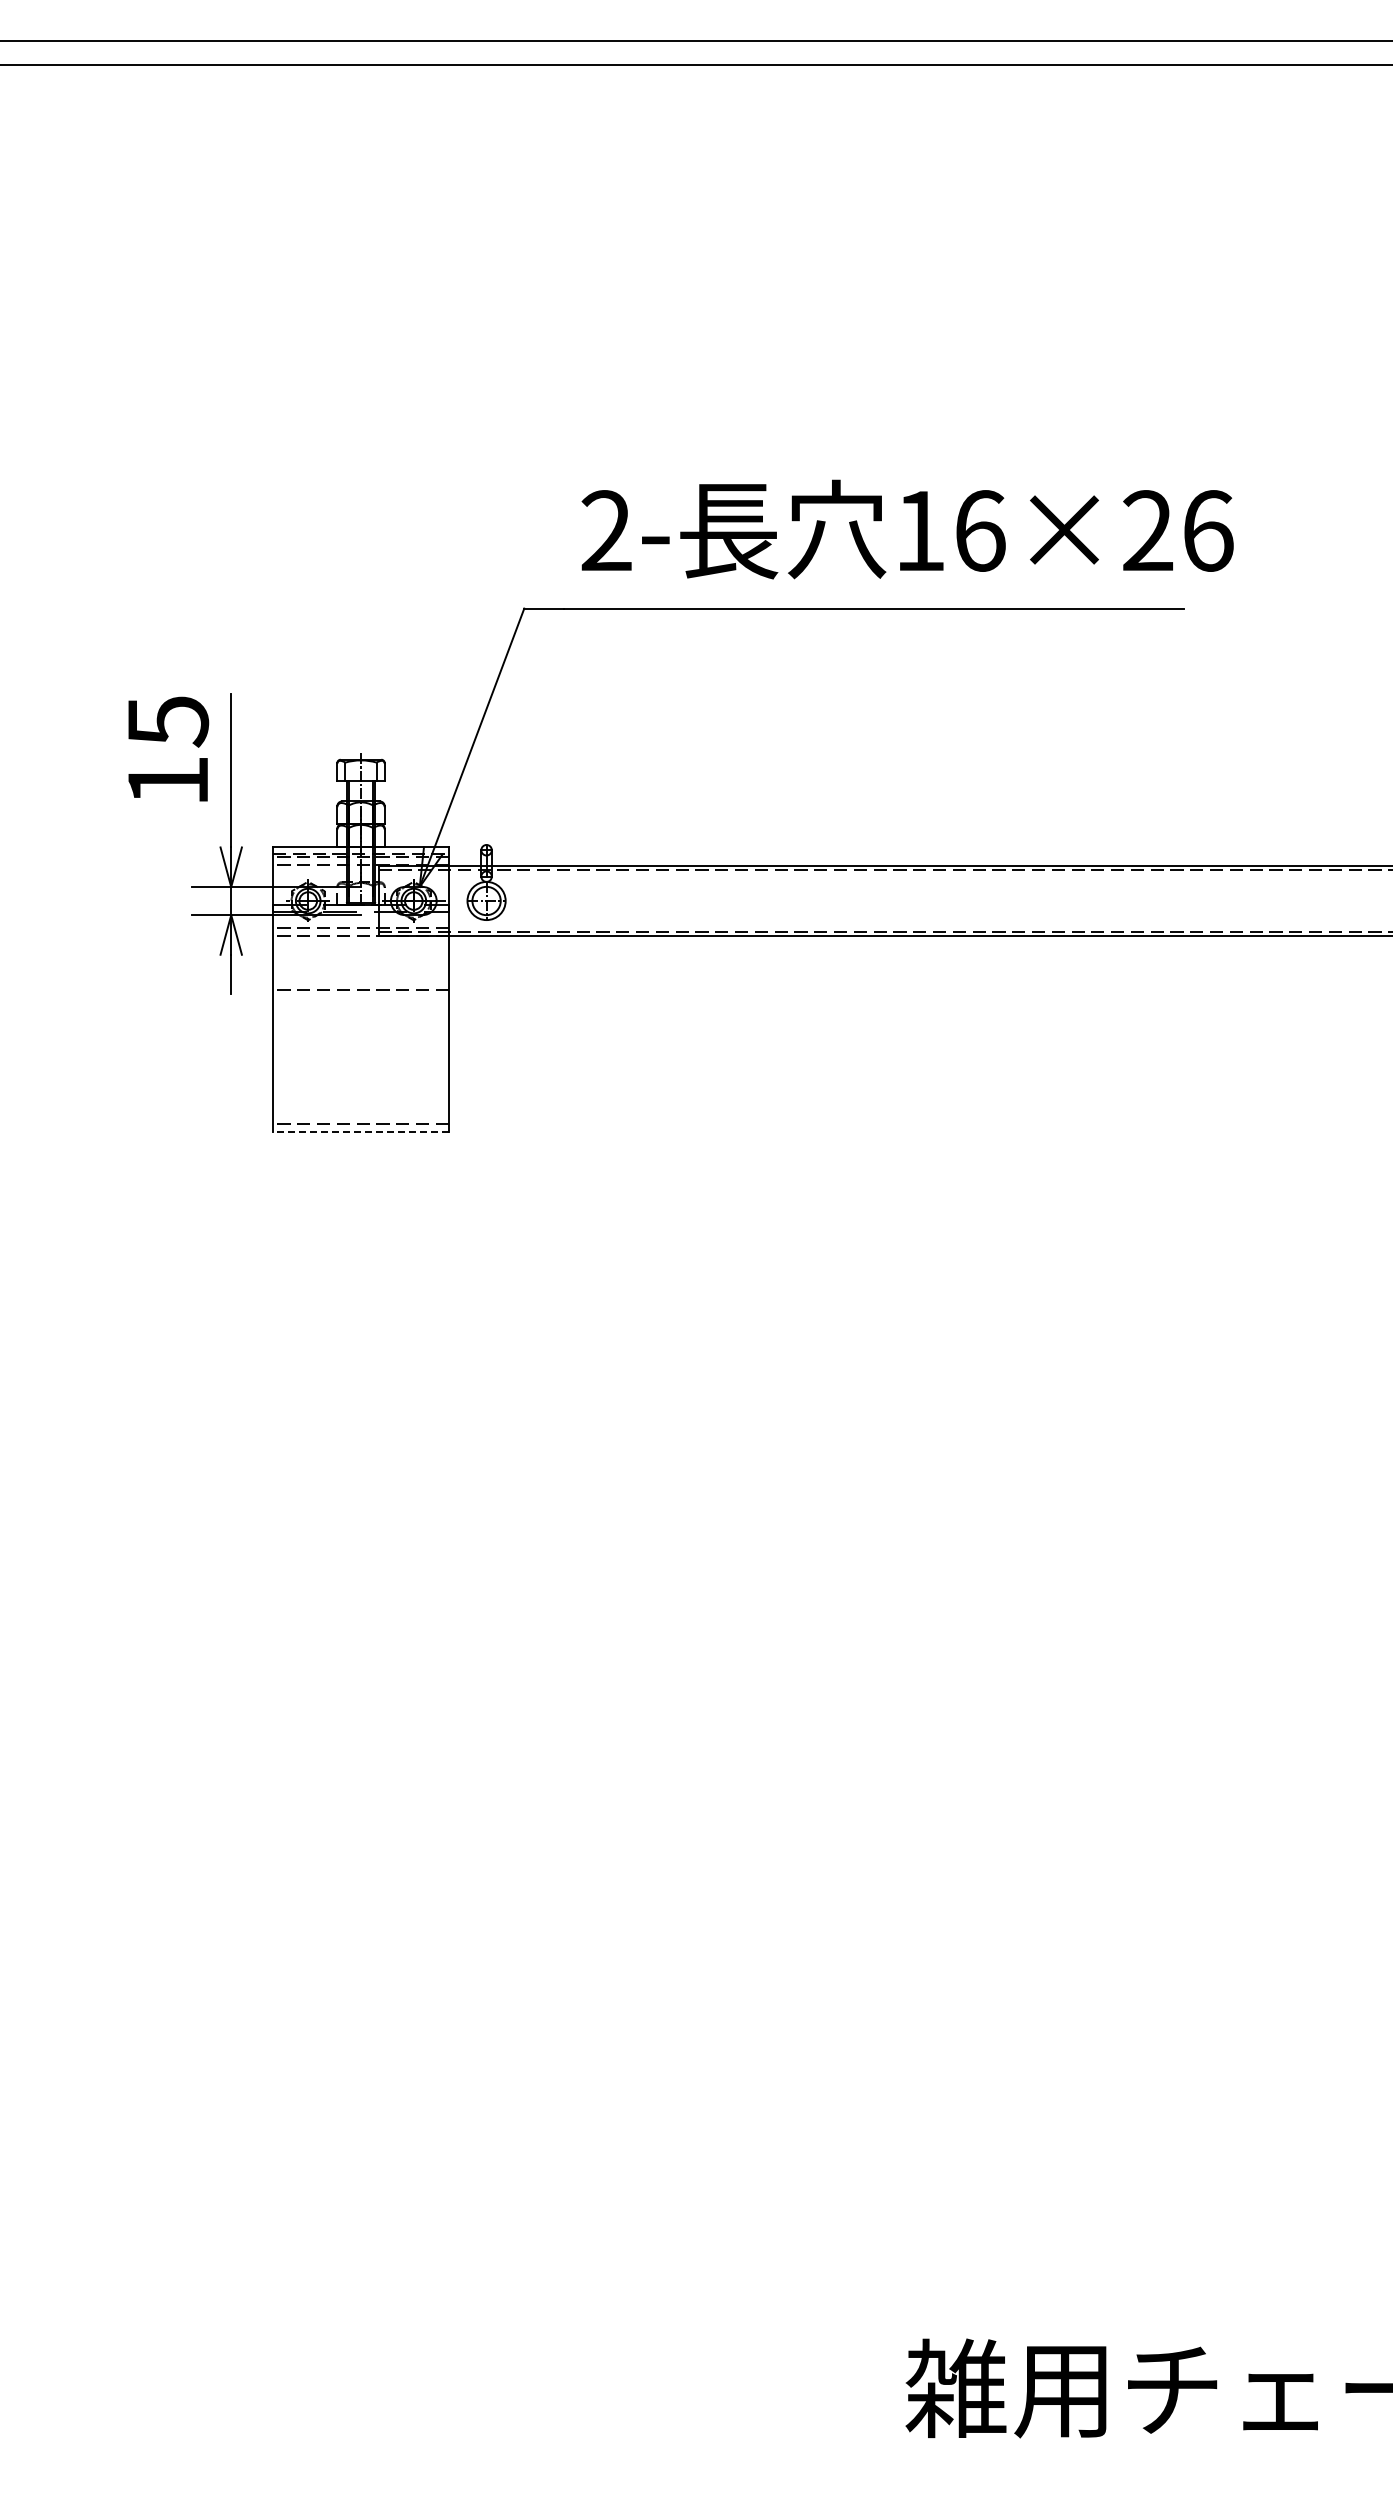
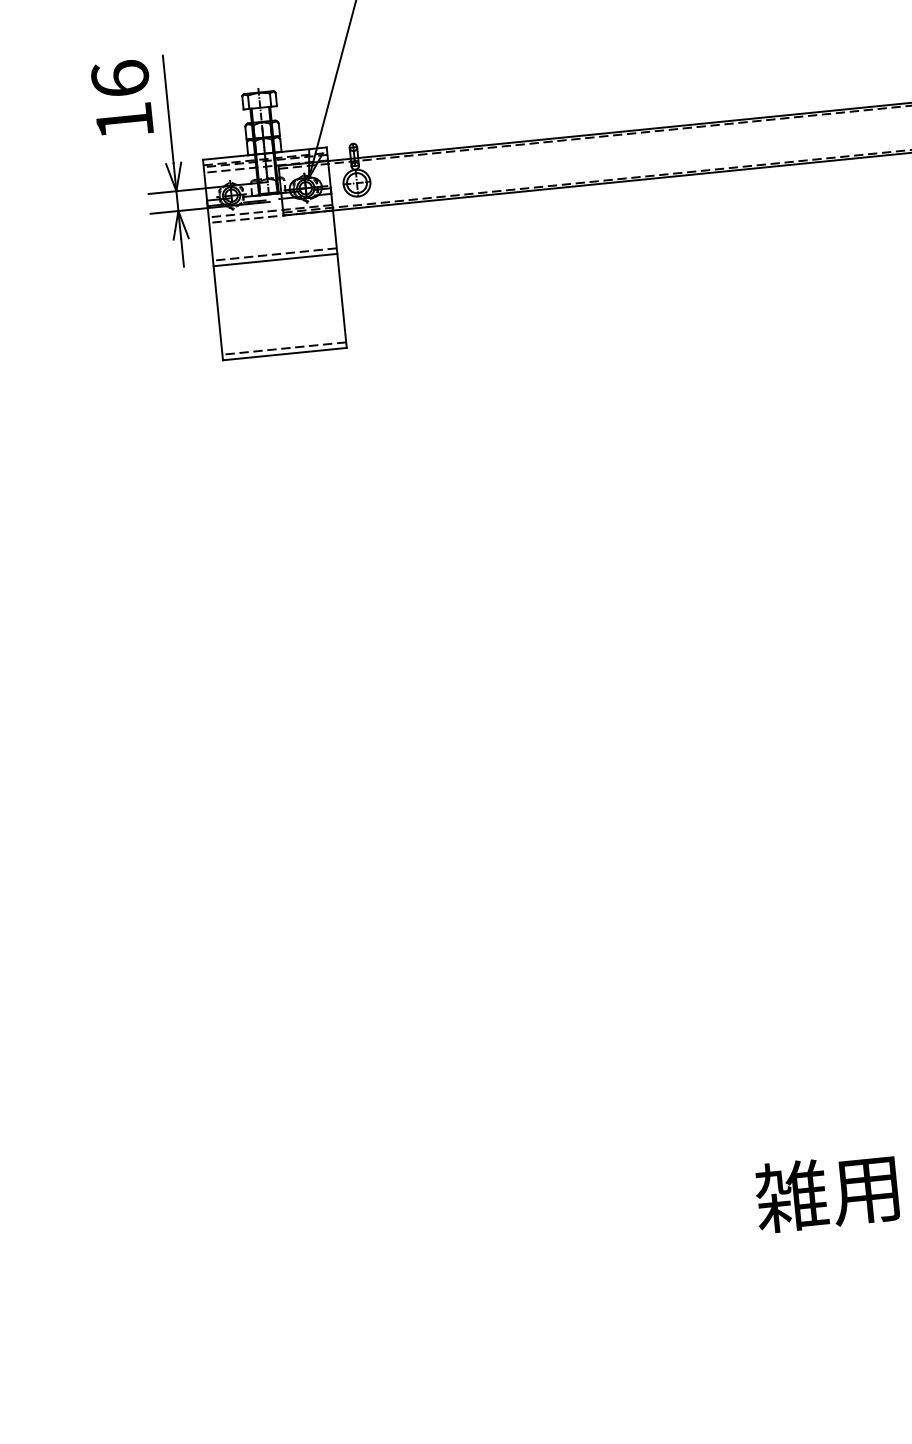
text: (168, 721) -> (120, 79), 15 -> 16
line: (361, 997) -> (275, 259), added
line: (361, 1131) -> (285, 354), dashed -> solid

